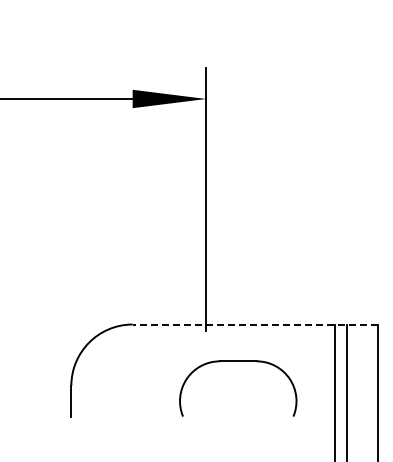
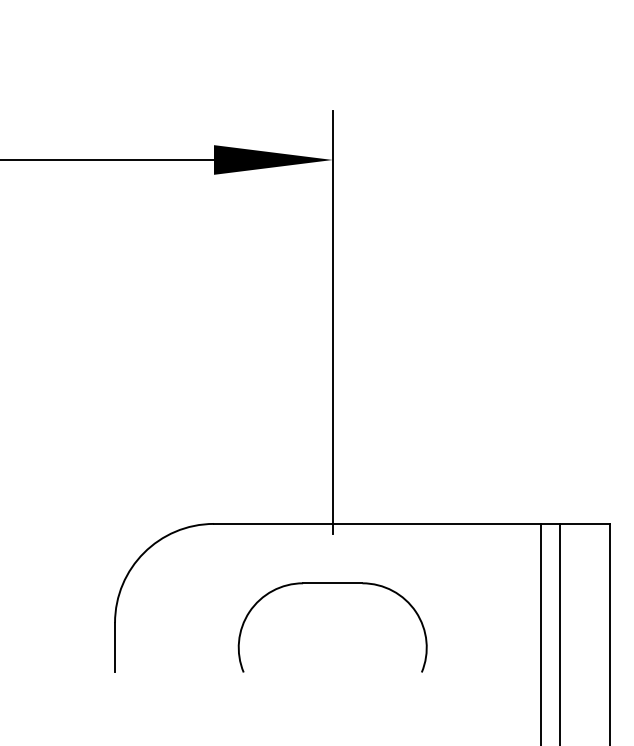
line: (255, 324) -> (412, 523), dashed -> solid
part: (238, 361) -> (333, 583), moved

